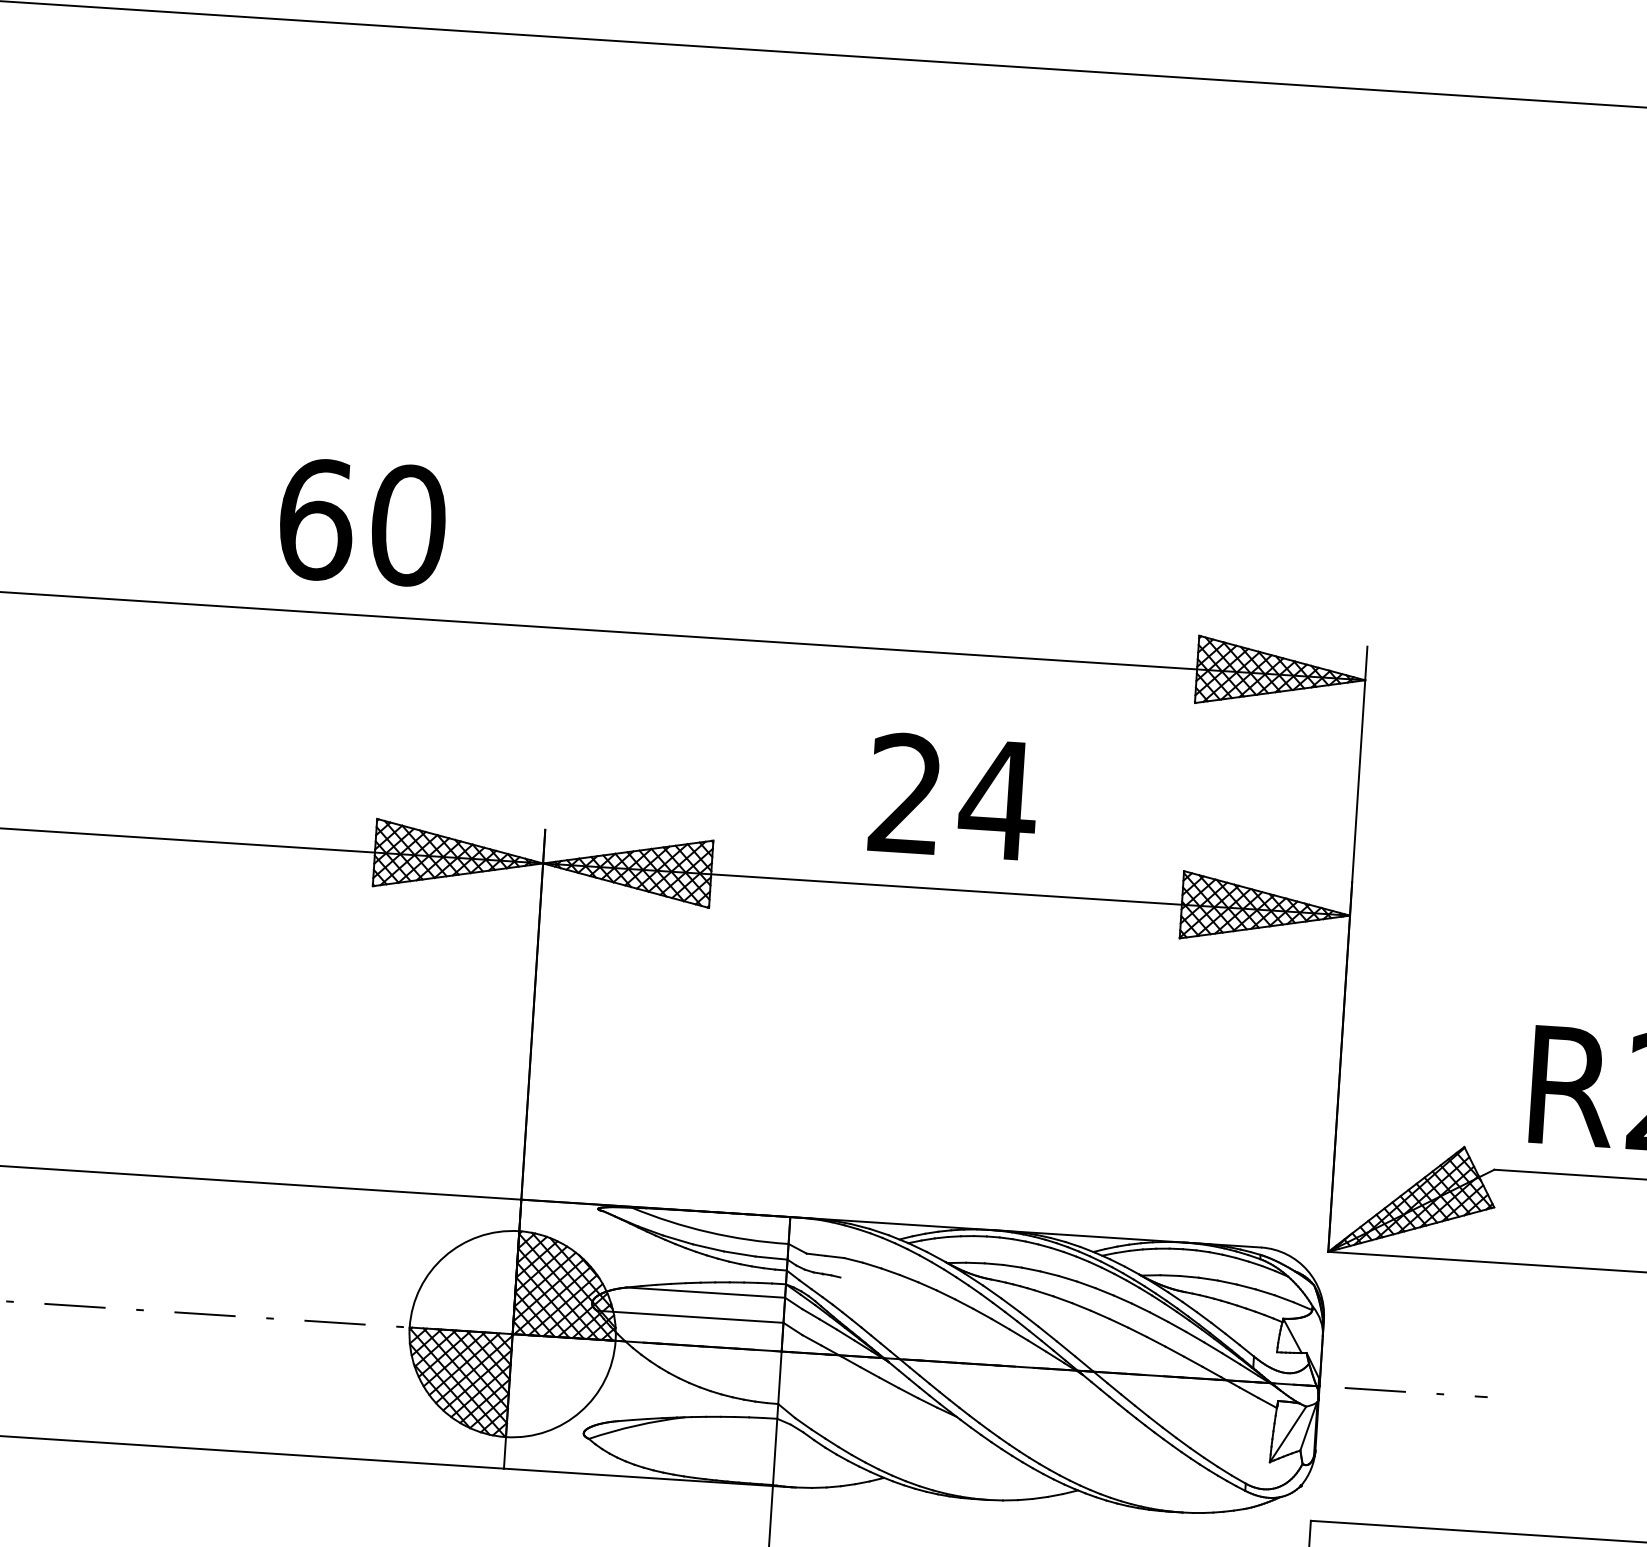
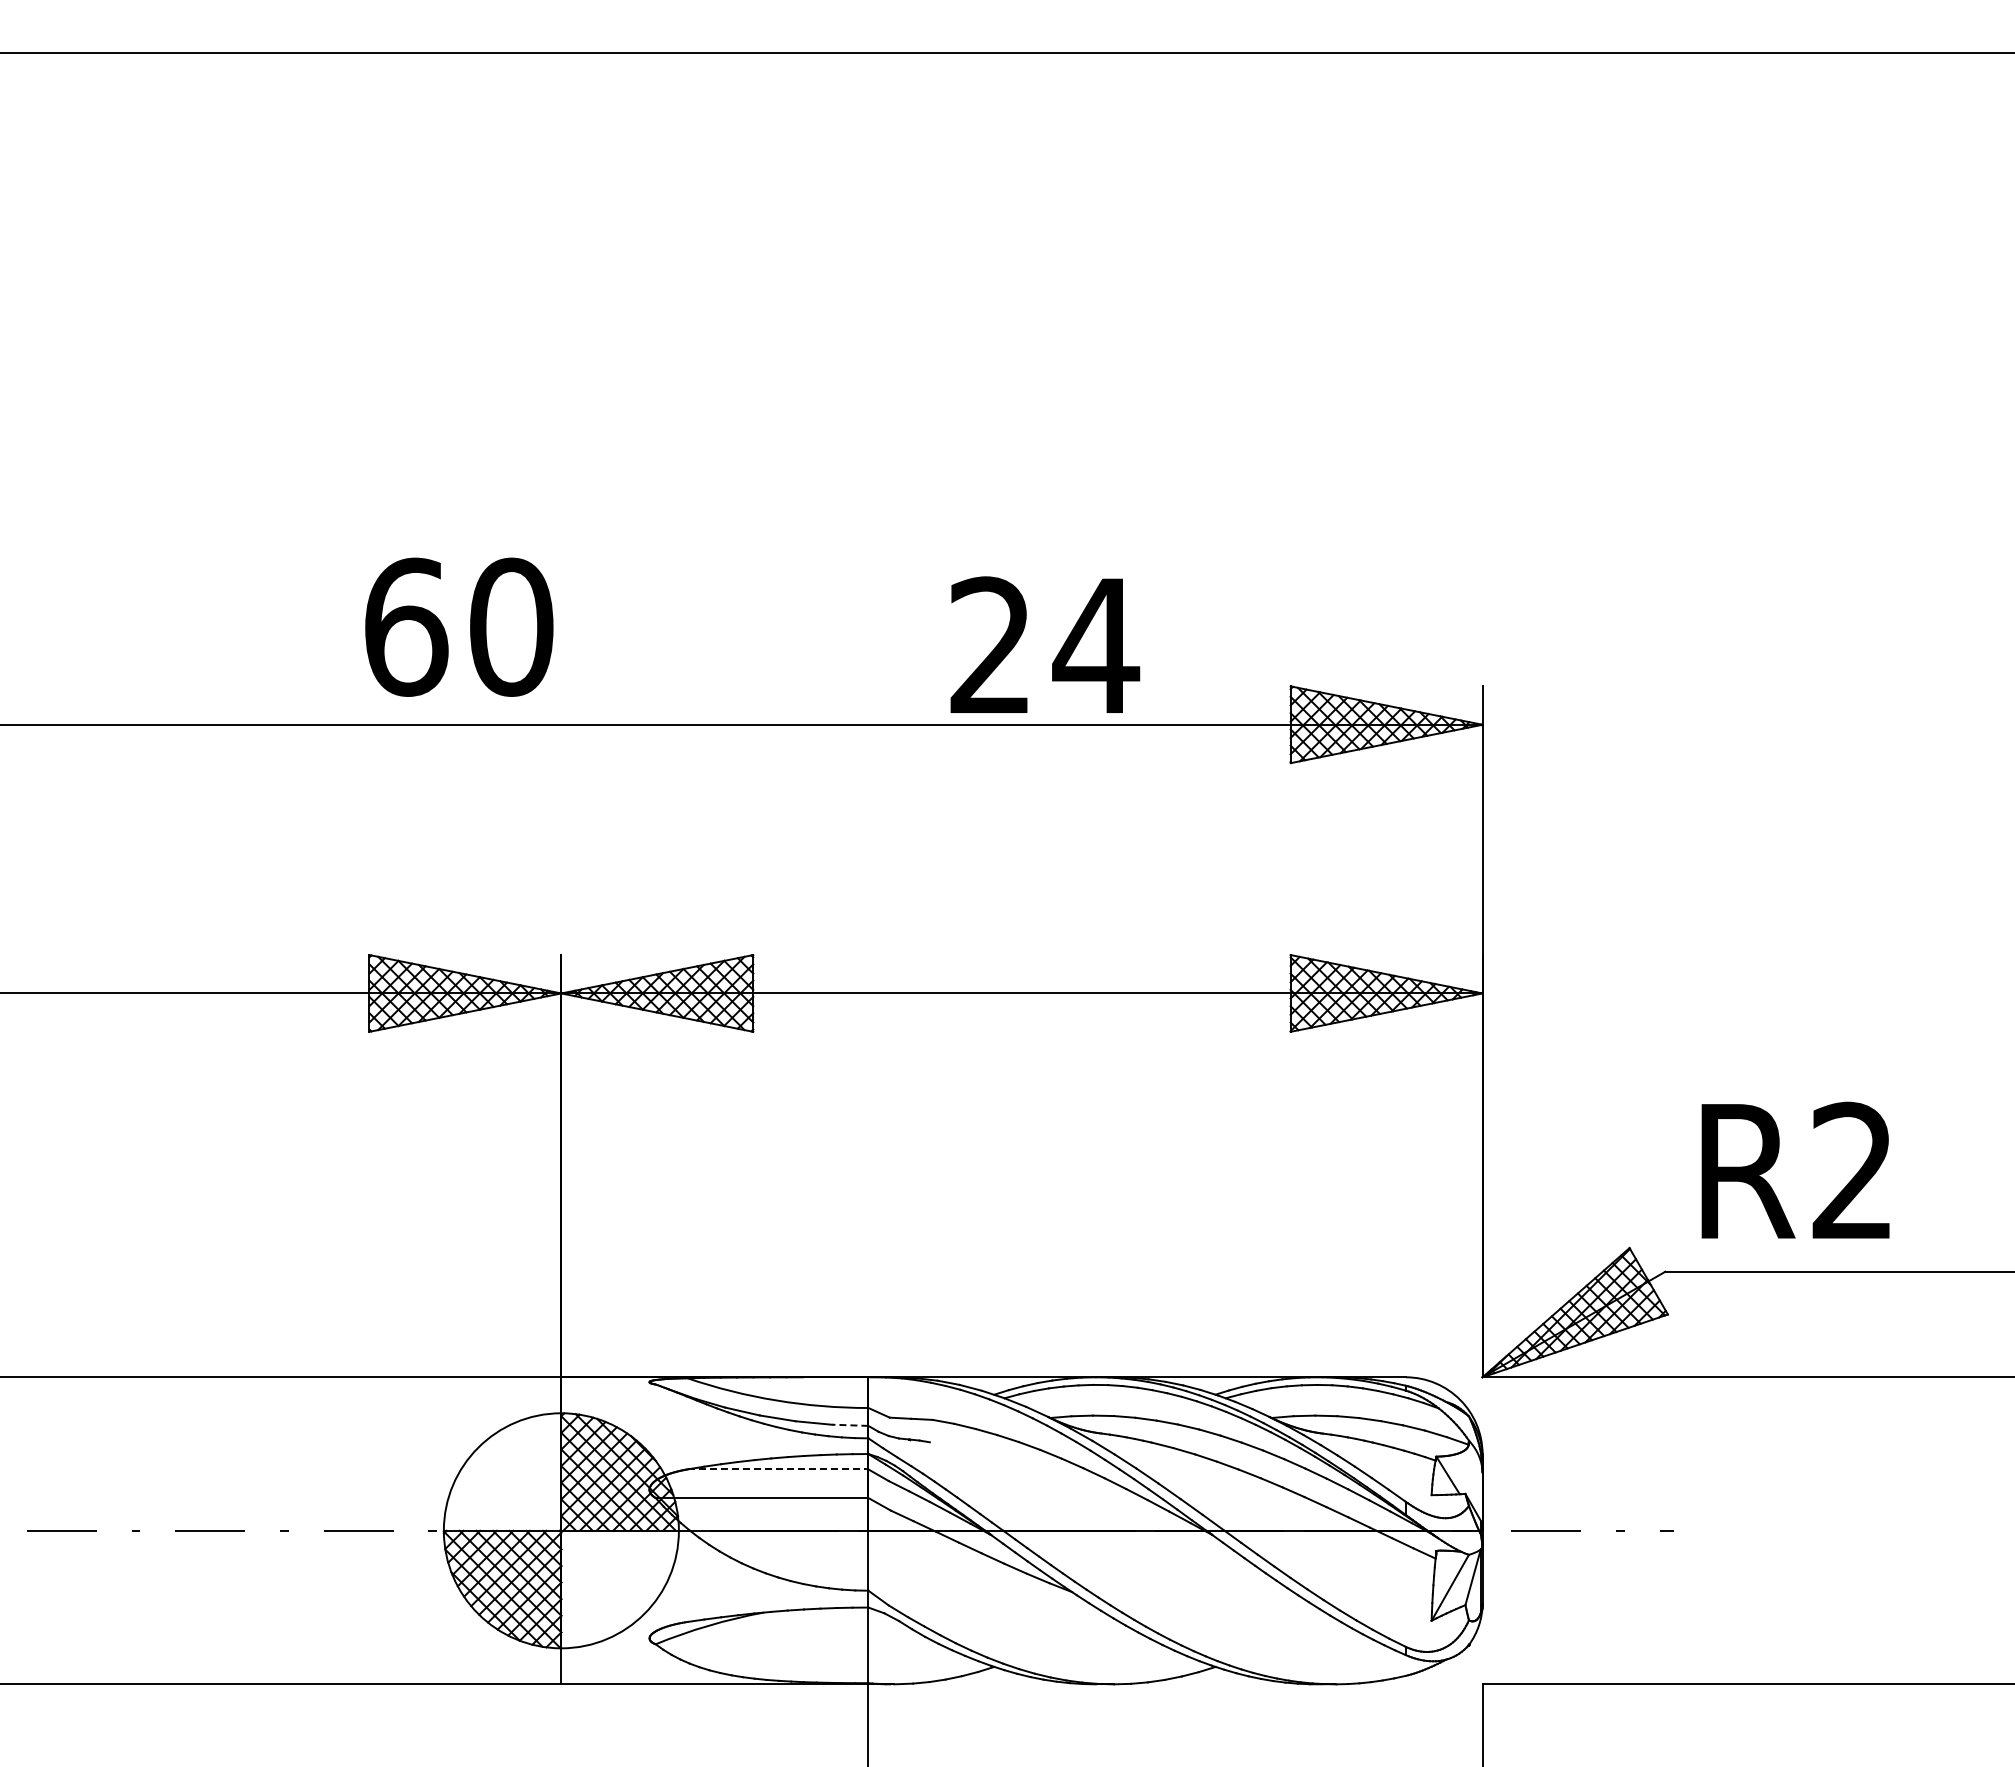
text: (362, 521) -> (459, 626), moved
text: (953, 795) -> (1045, 644), moved
line: (771, 1258) -> (849, 1425), solid -> dashed
line: (706, 1292) -> (778, 1469), solid -> dashed

